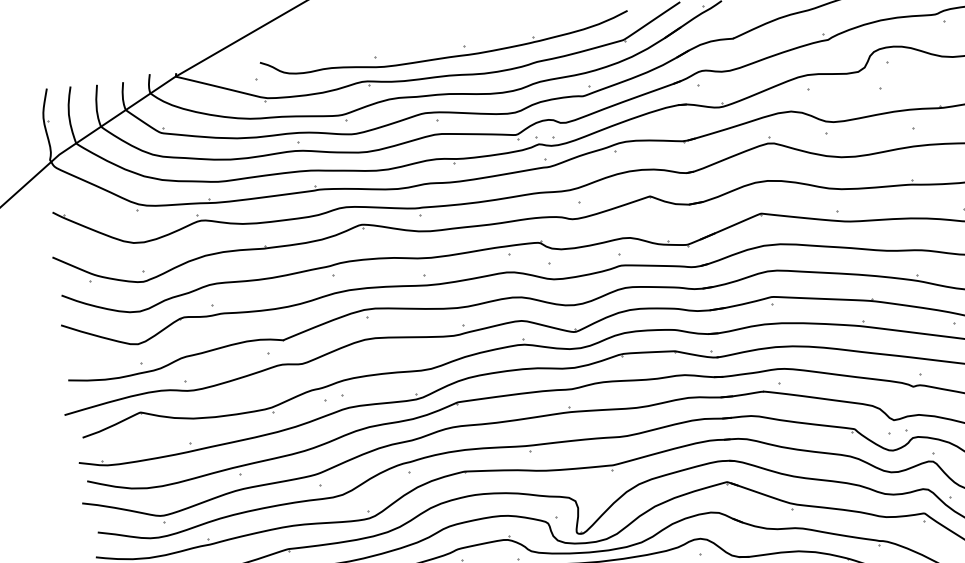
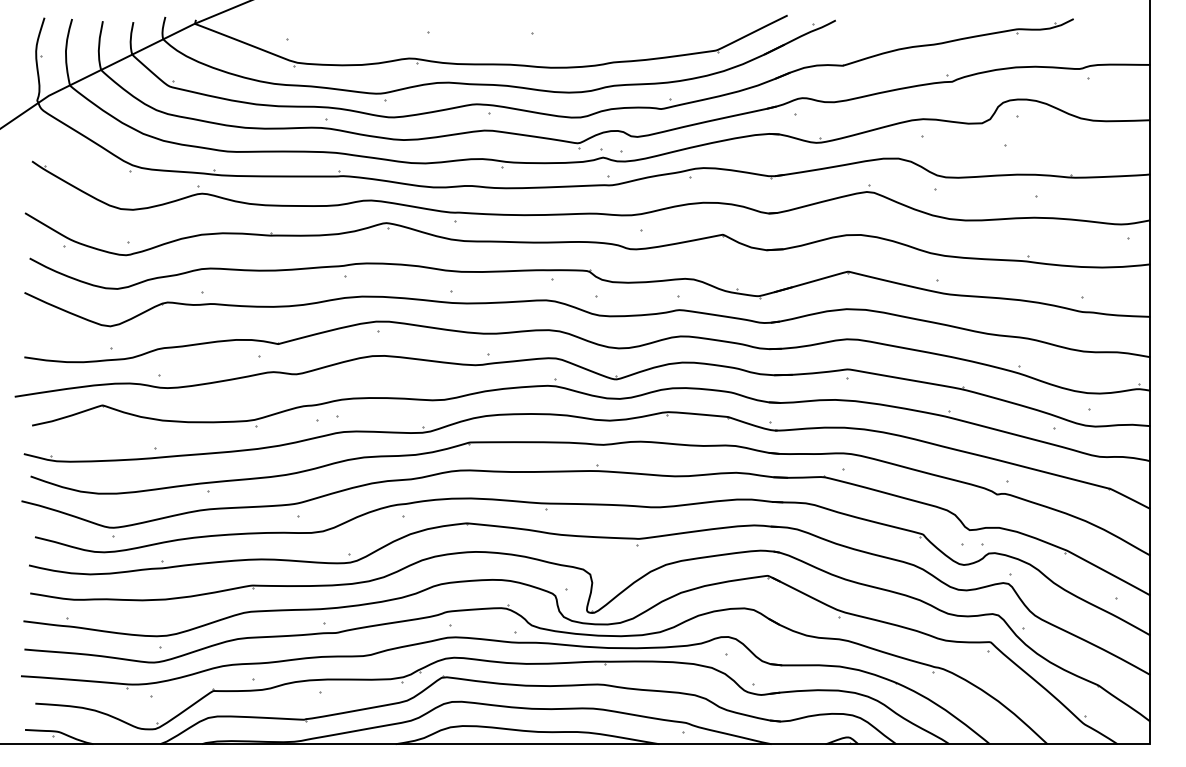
part: (446, 56) -> (509, 42), removed

